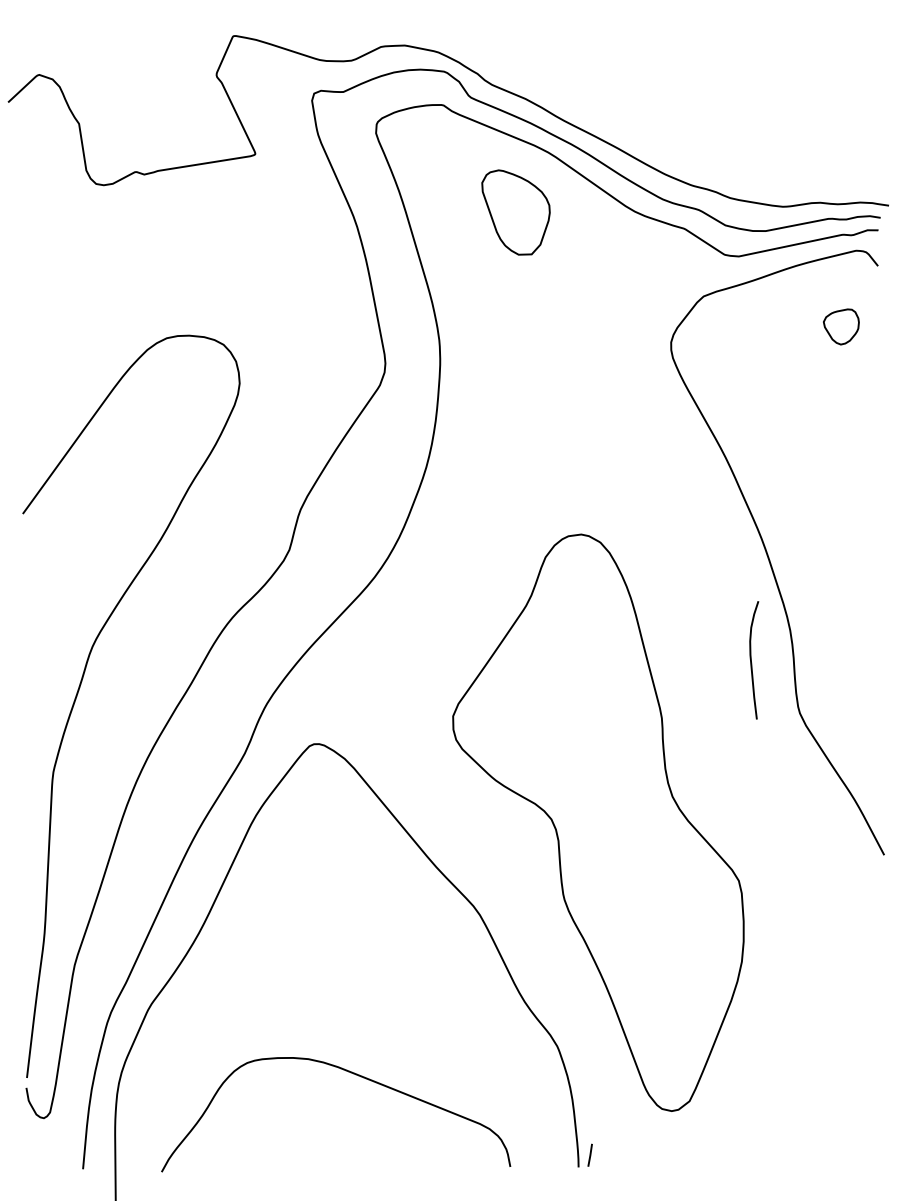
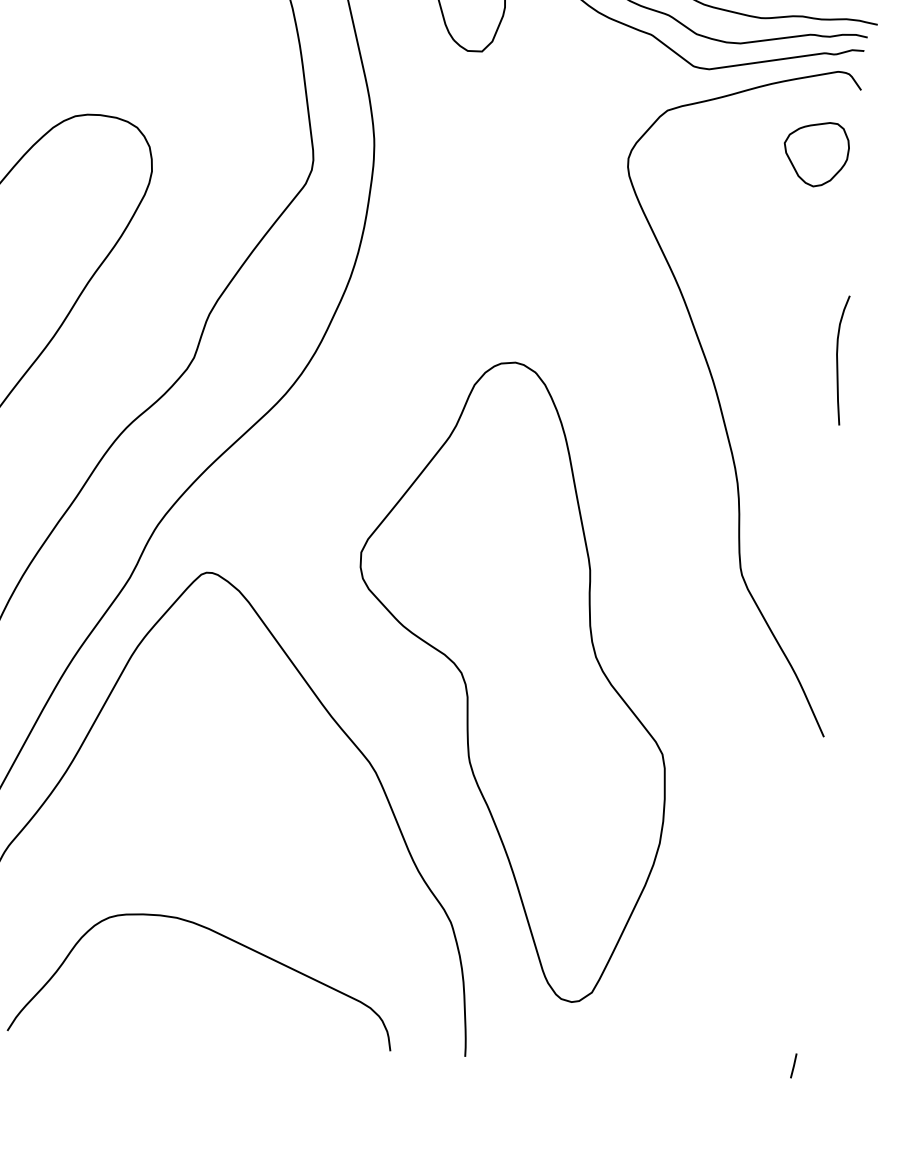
part: (841, 326) -> (816, 153), size x1.67
curve: (751, 660) -> (837, 360), moved
line: (589, 1154) -> (793, 1064), moved

